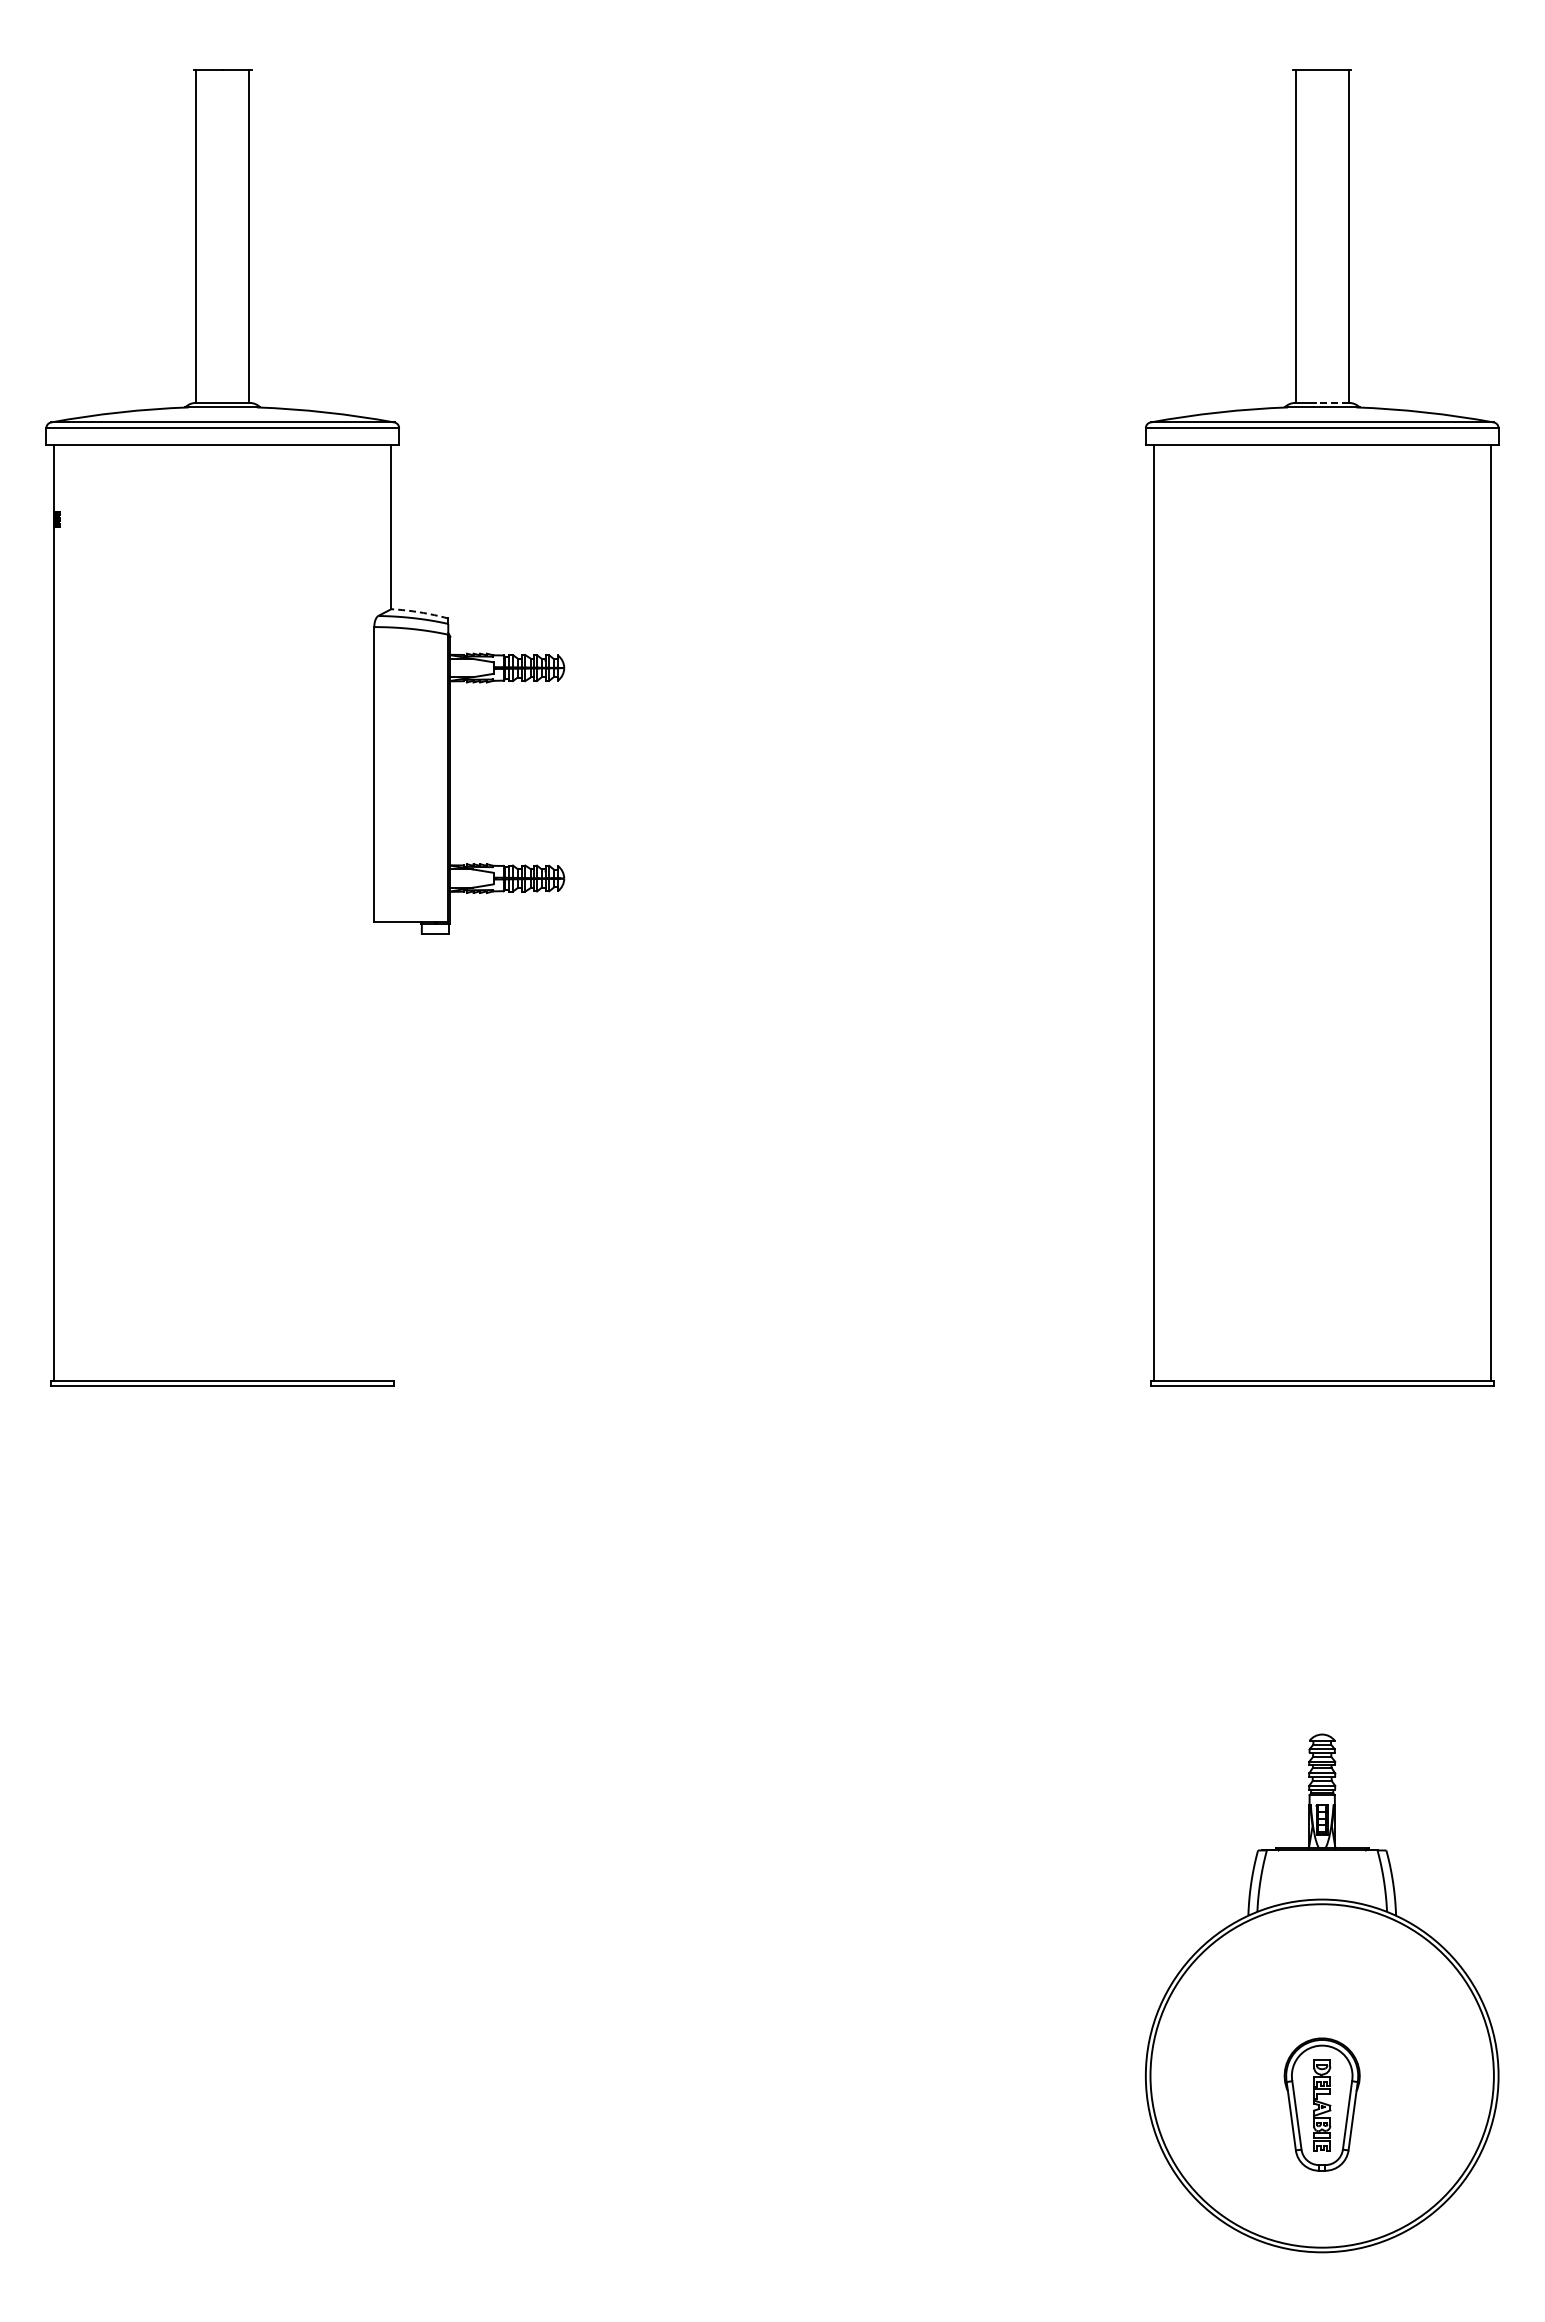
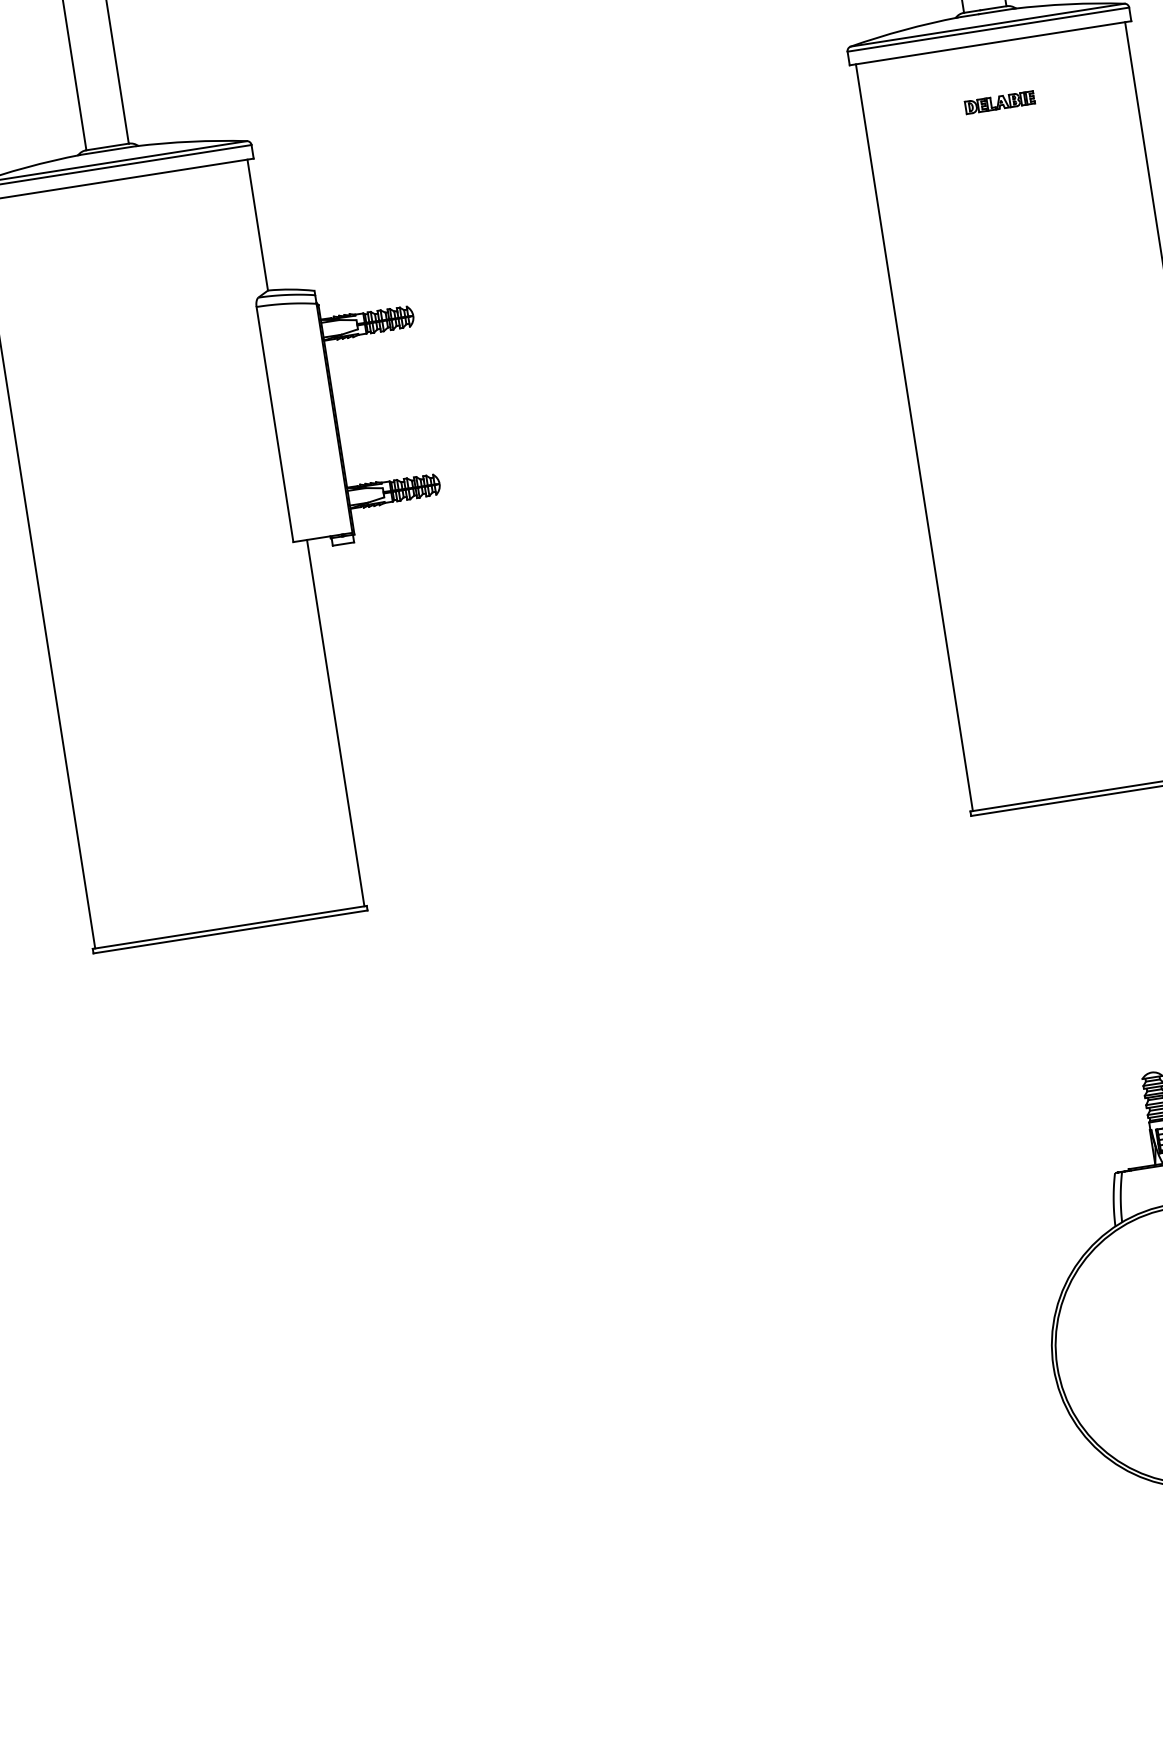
line: (1331, 402) -> (992, 8), dashed -> solid
part: (1322, 519) -> (1000, 102), added
arc: (420, 612) -> (291, 289), dashed -> solid
line: (391, 1150) -> (335, 722), added

